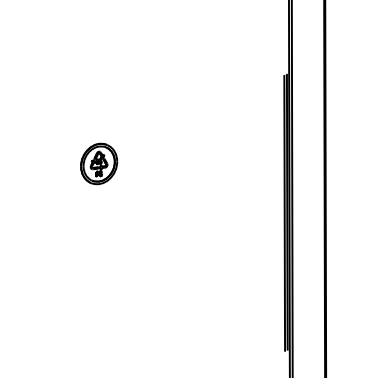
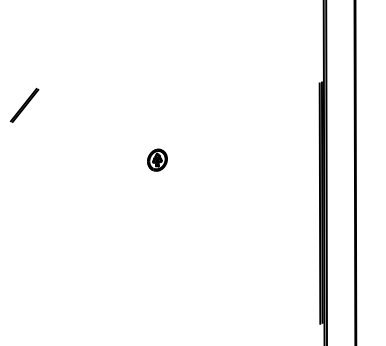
part: (99, 162) -> (157, 159), size x0.6

